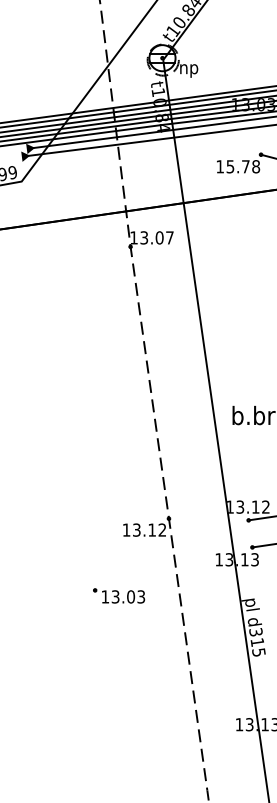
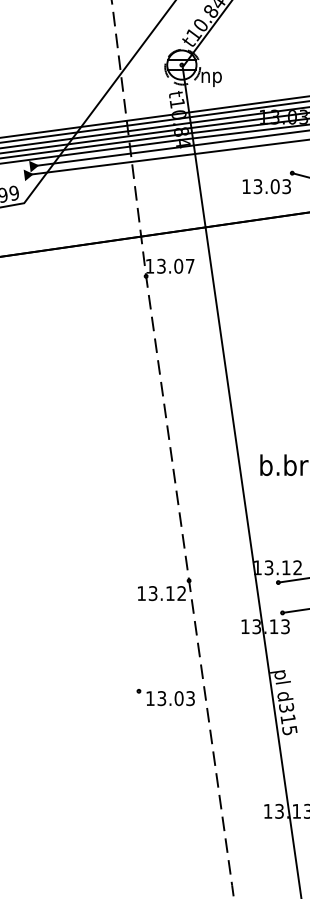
text: (243, 166) -> (272, 186), 15.78 -> 13.03
part: (119, 595) -> (166, 696), moved

